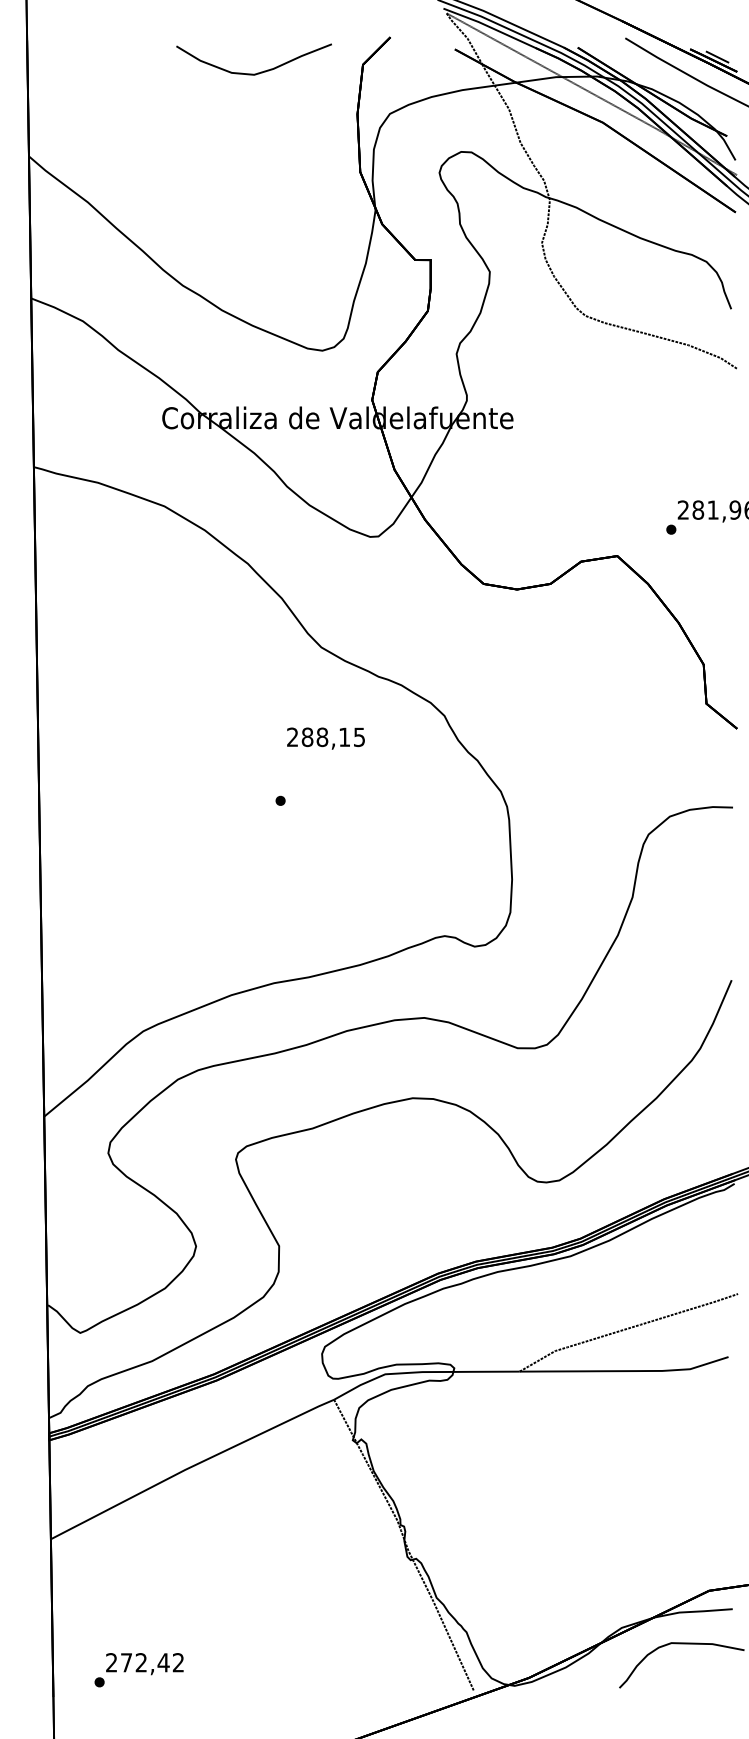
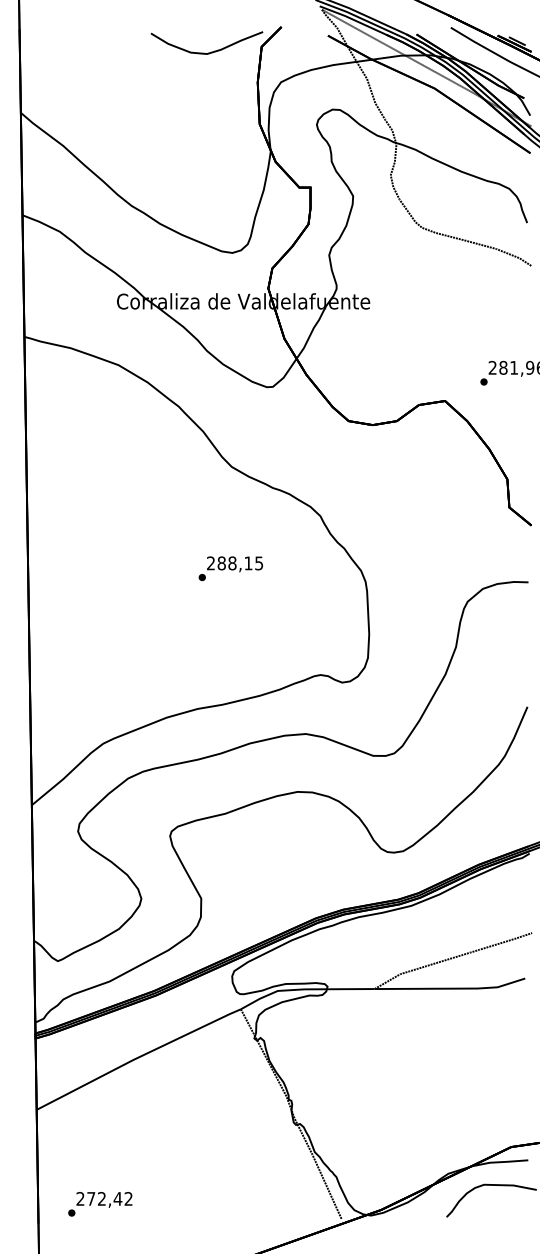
curve: (257, 72) -> (209, 52), moved
text: (325, 738) -> (234, 564), moved

